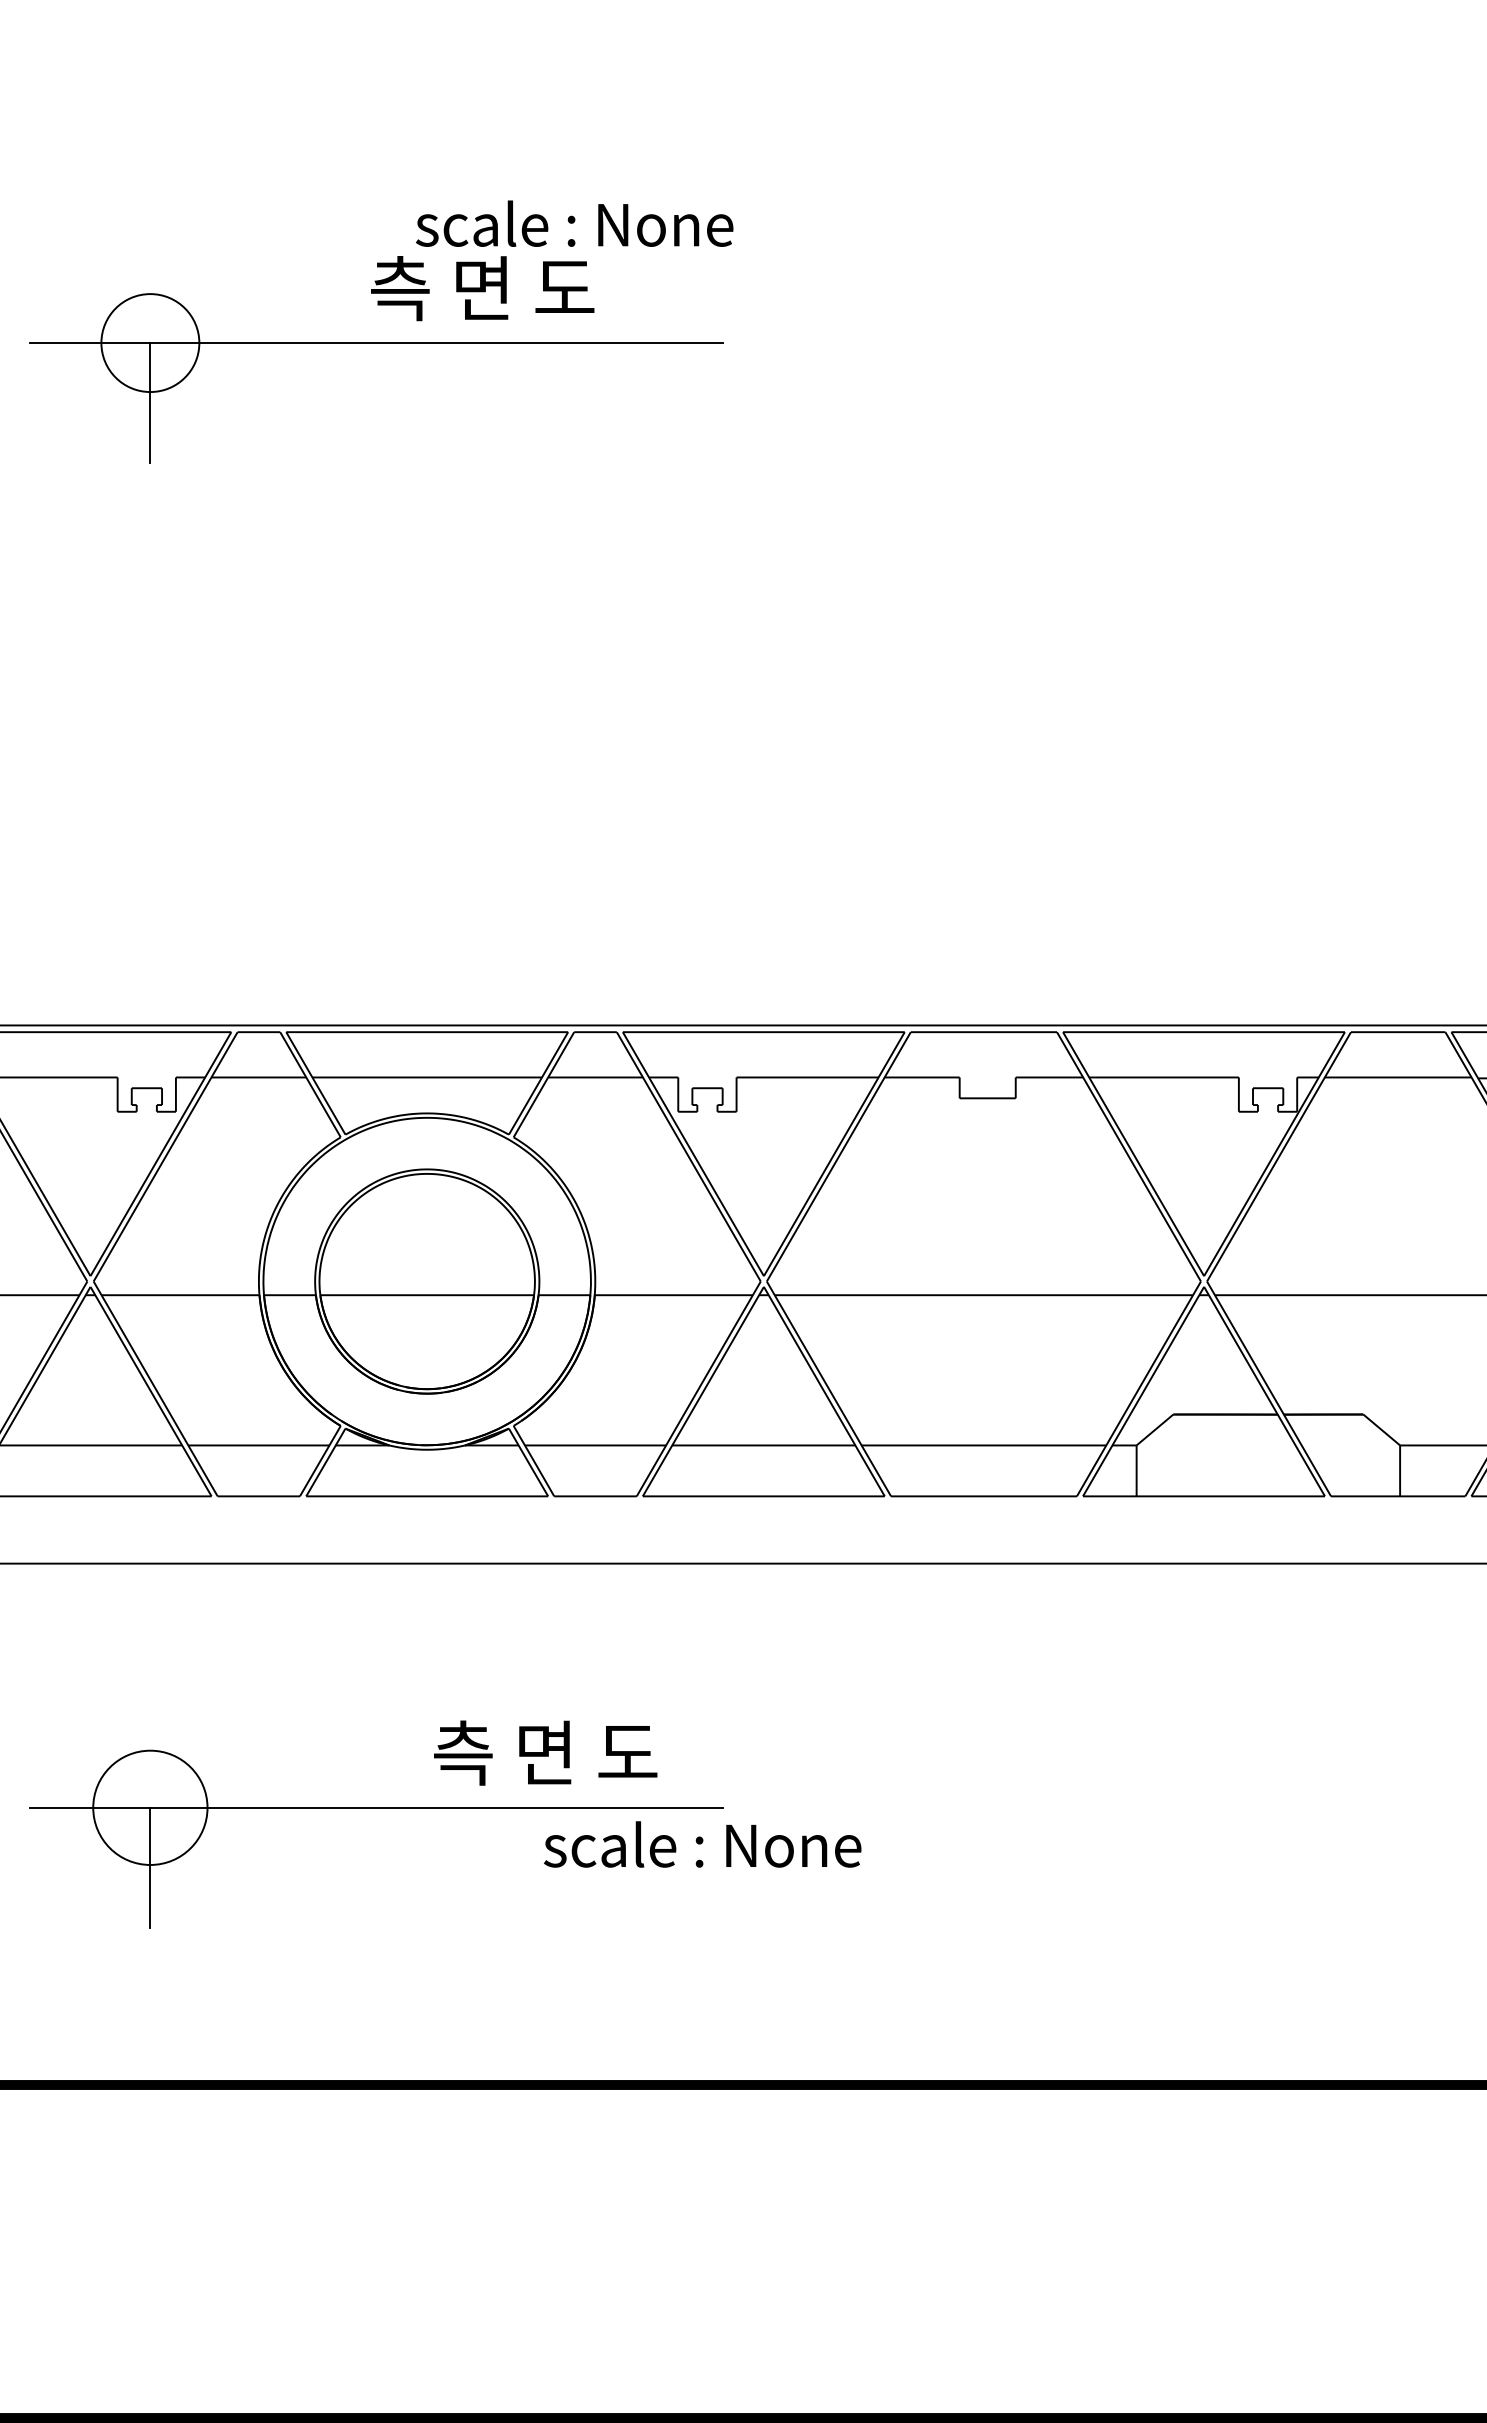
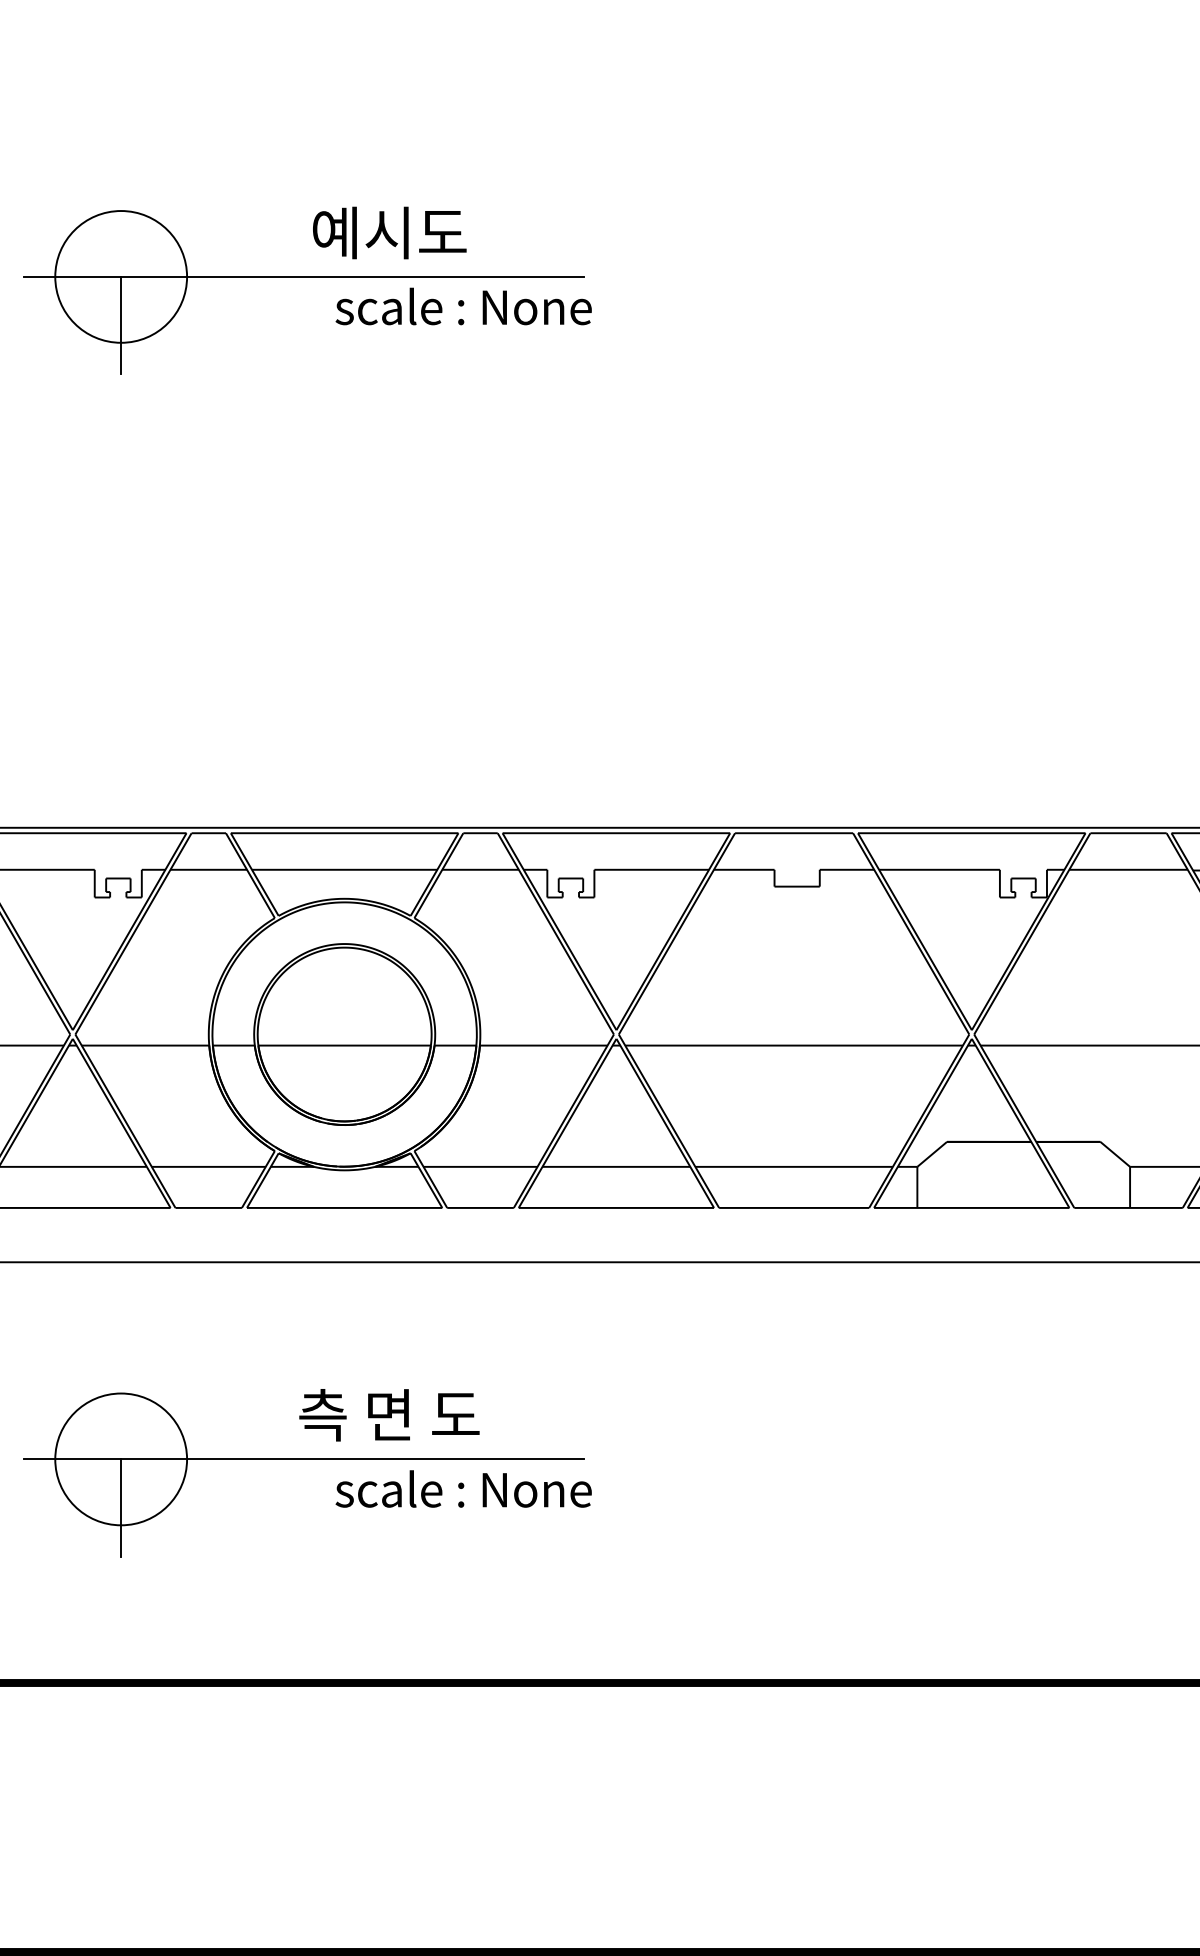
text: (574, 223) -> (463, 306), moved
text: (482, 288) -> (389, 232), 측 면 도 -> 예시도
circle: (150, 342) -> (121, 276), size x1.67
text: (545, 1752) -> (389, 1414), moved
circle: (150, 1807) -> (121, 1459), size x1.43
text: (702, 1844) -> (463, 1489), moved

